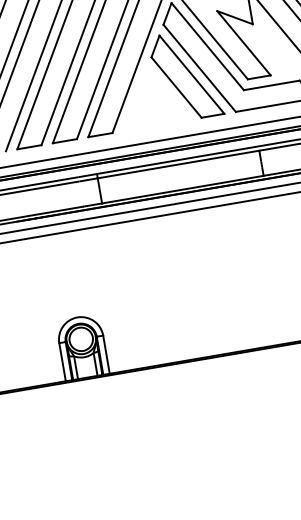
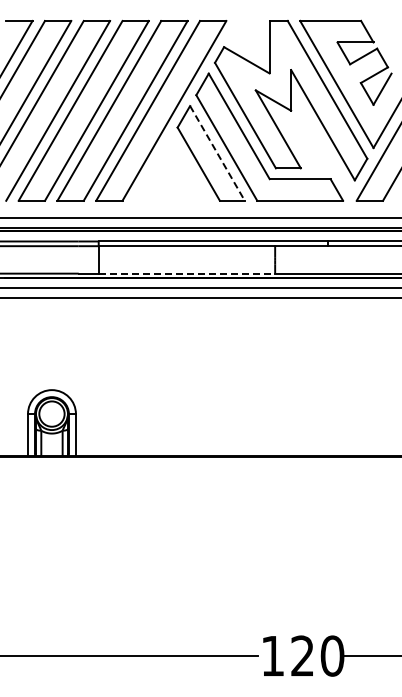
line: (192, 74) -> (217, 153), solid -> dashed
line: (183, 189) -> (187, 273), solid -> dashed

